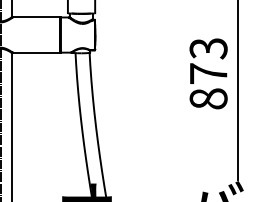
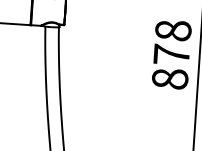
text: (208, 48) -> (173, 30), 873 -> 878

